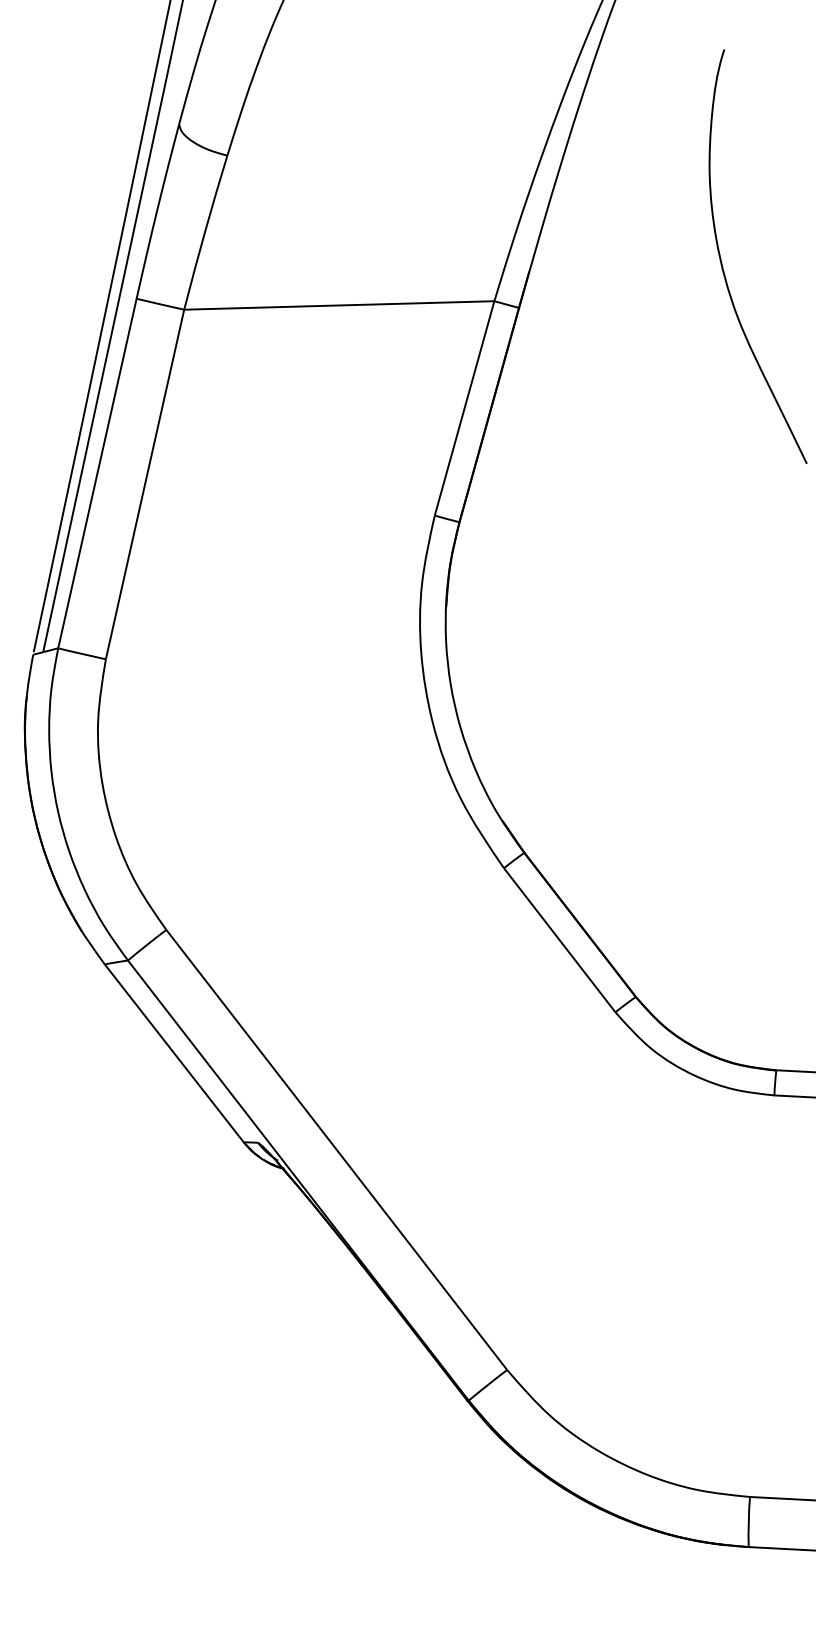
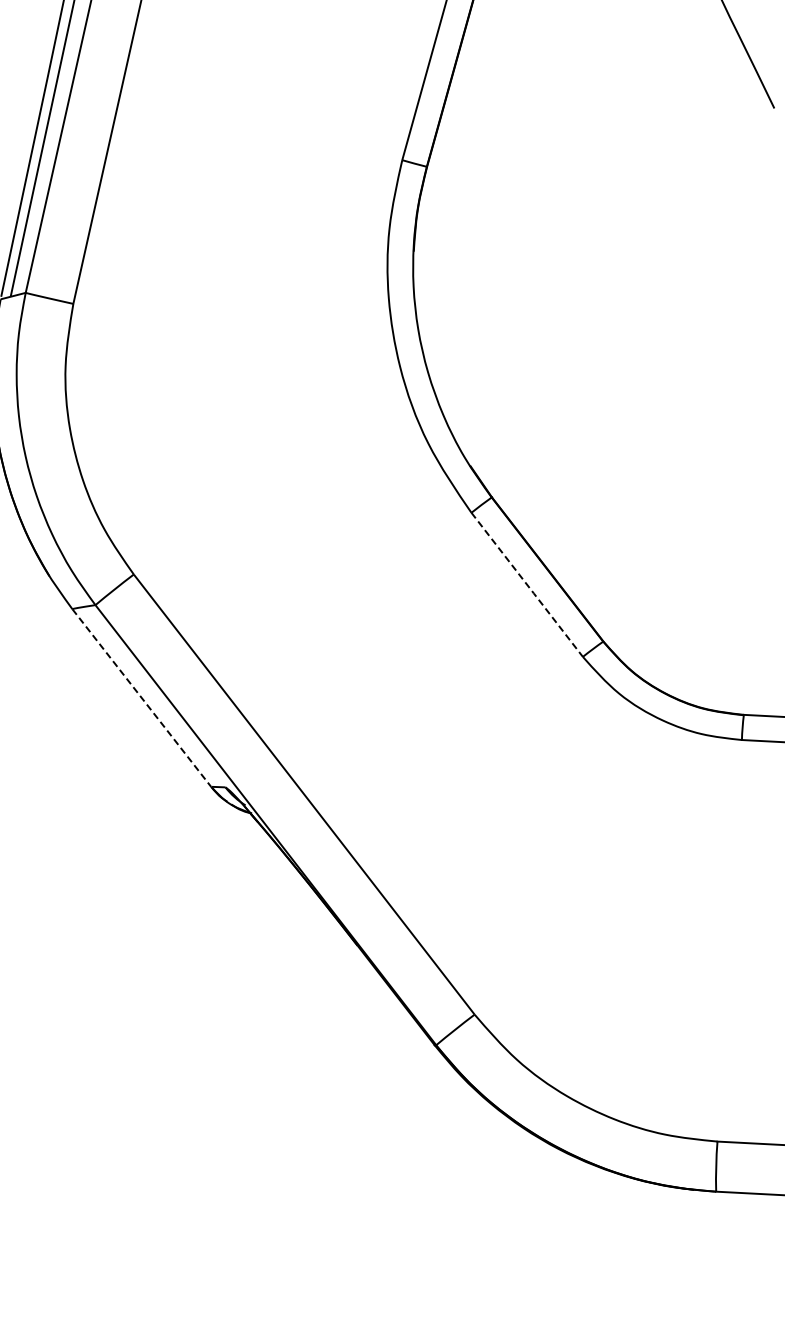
line: (560, 941) -> (527, 586), solid -> dashed
line: (174, 1053) -> (141, 698), solid -> dashed

